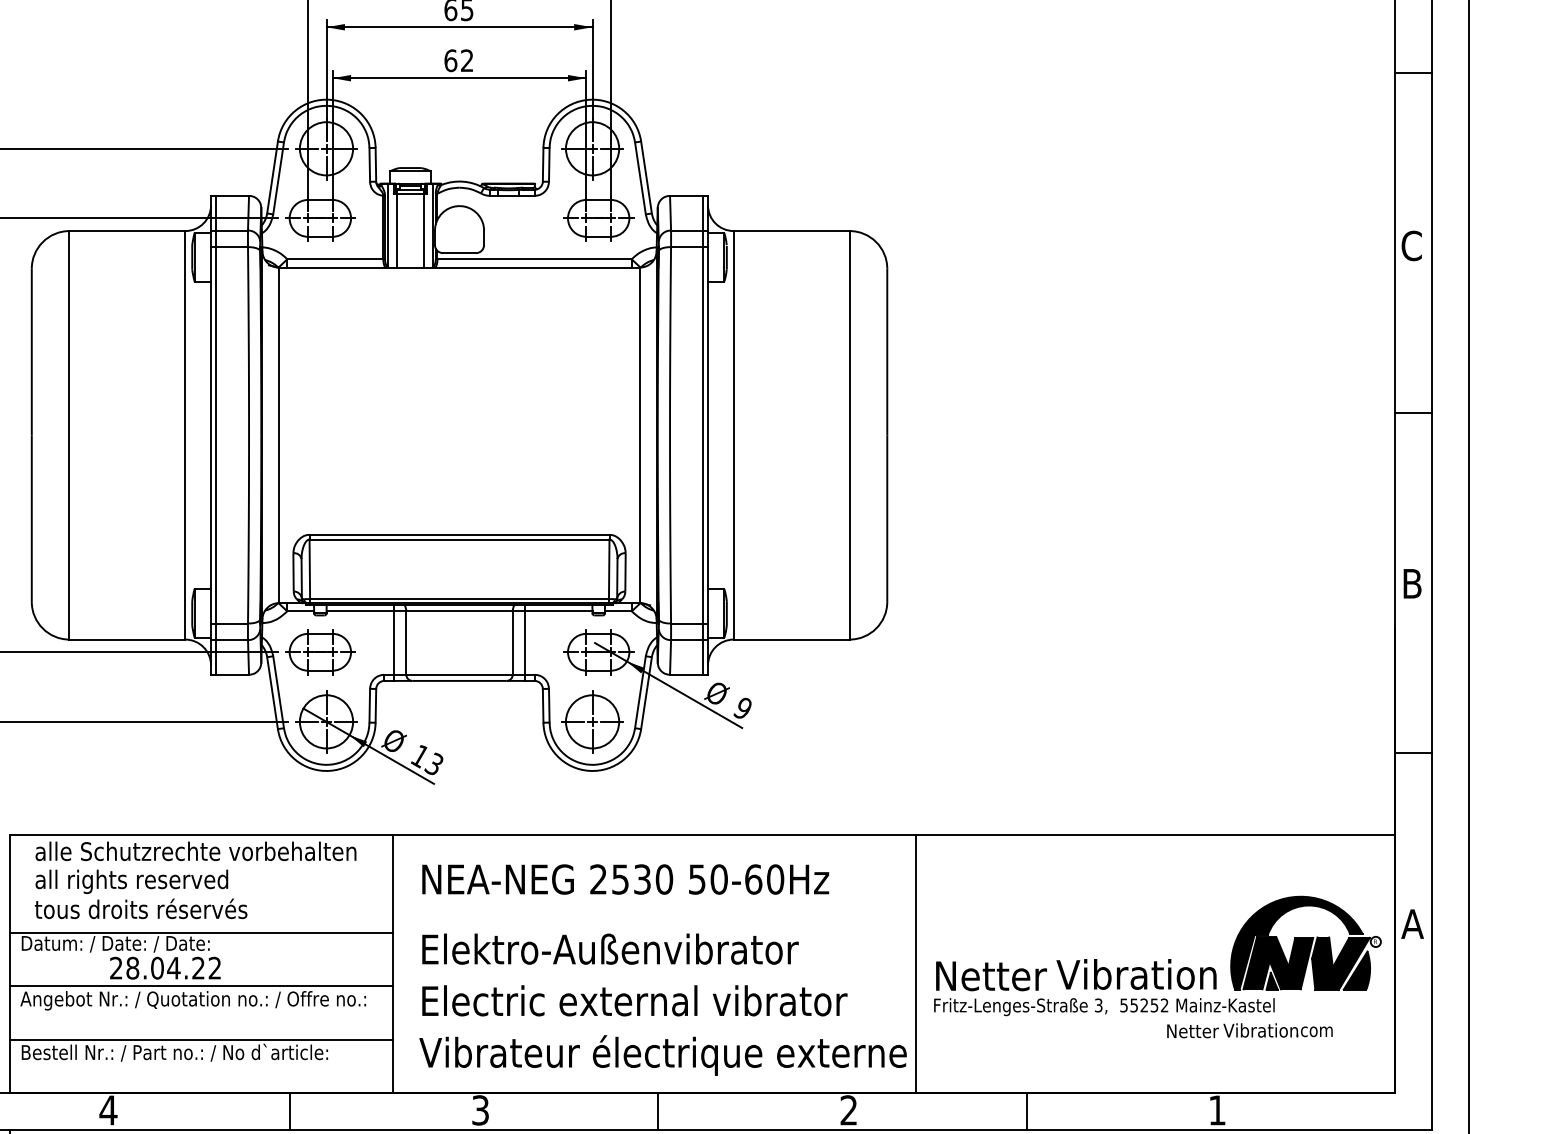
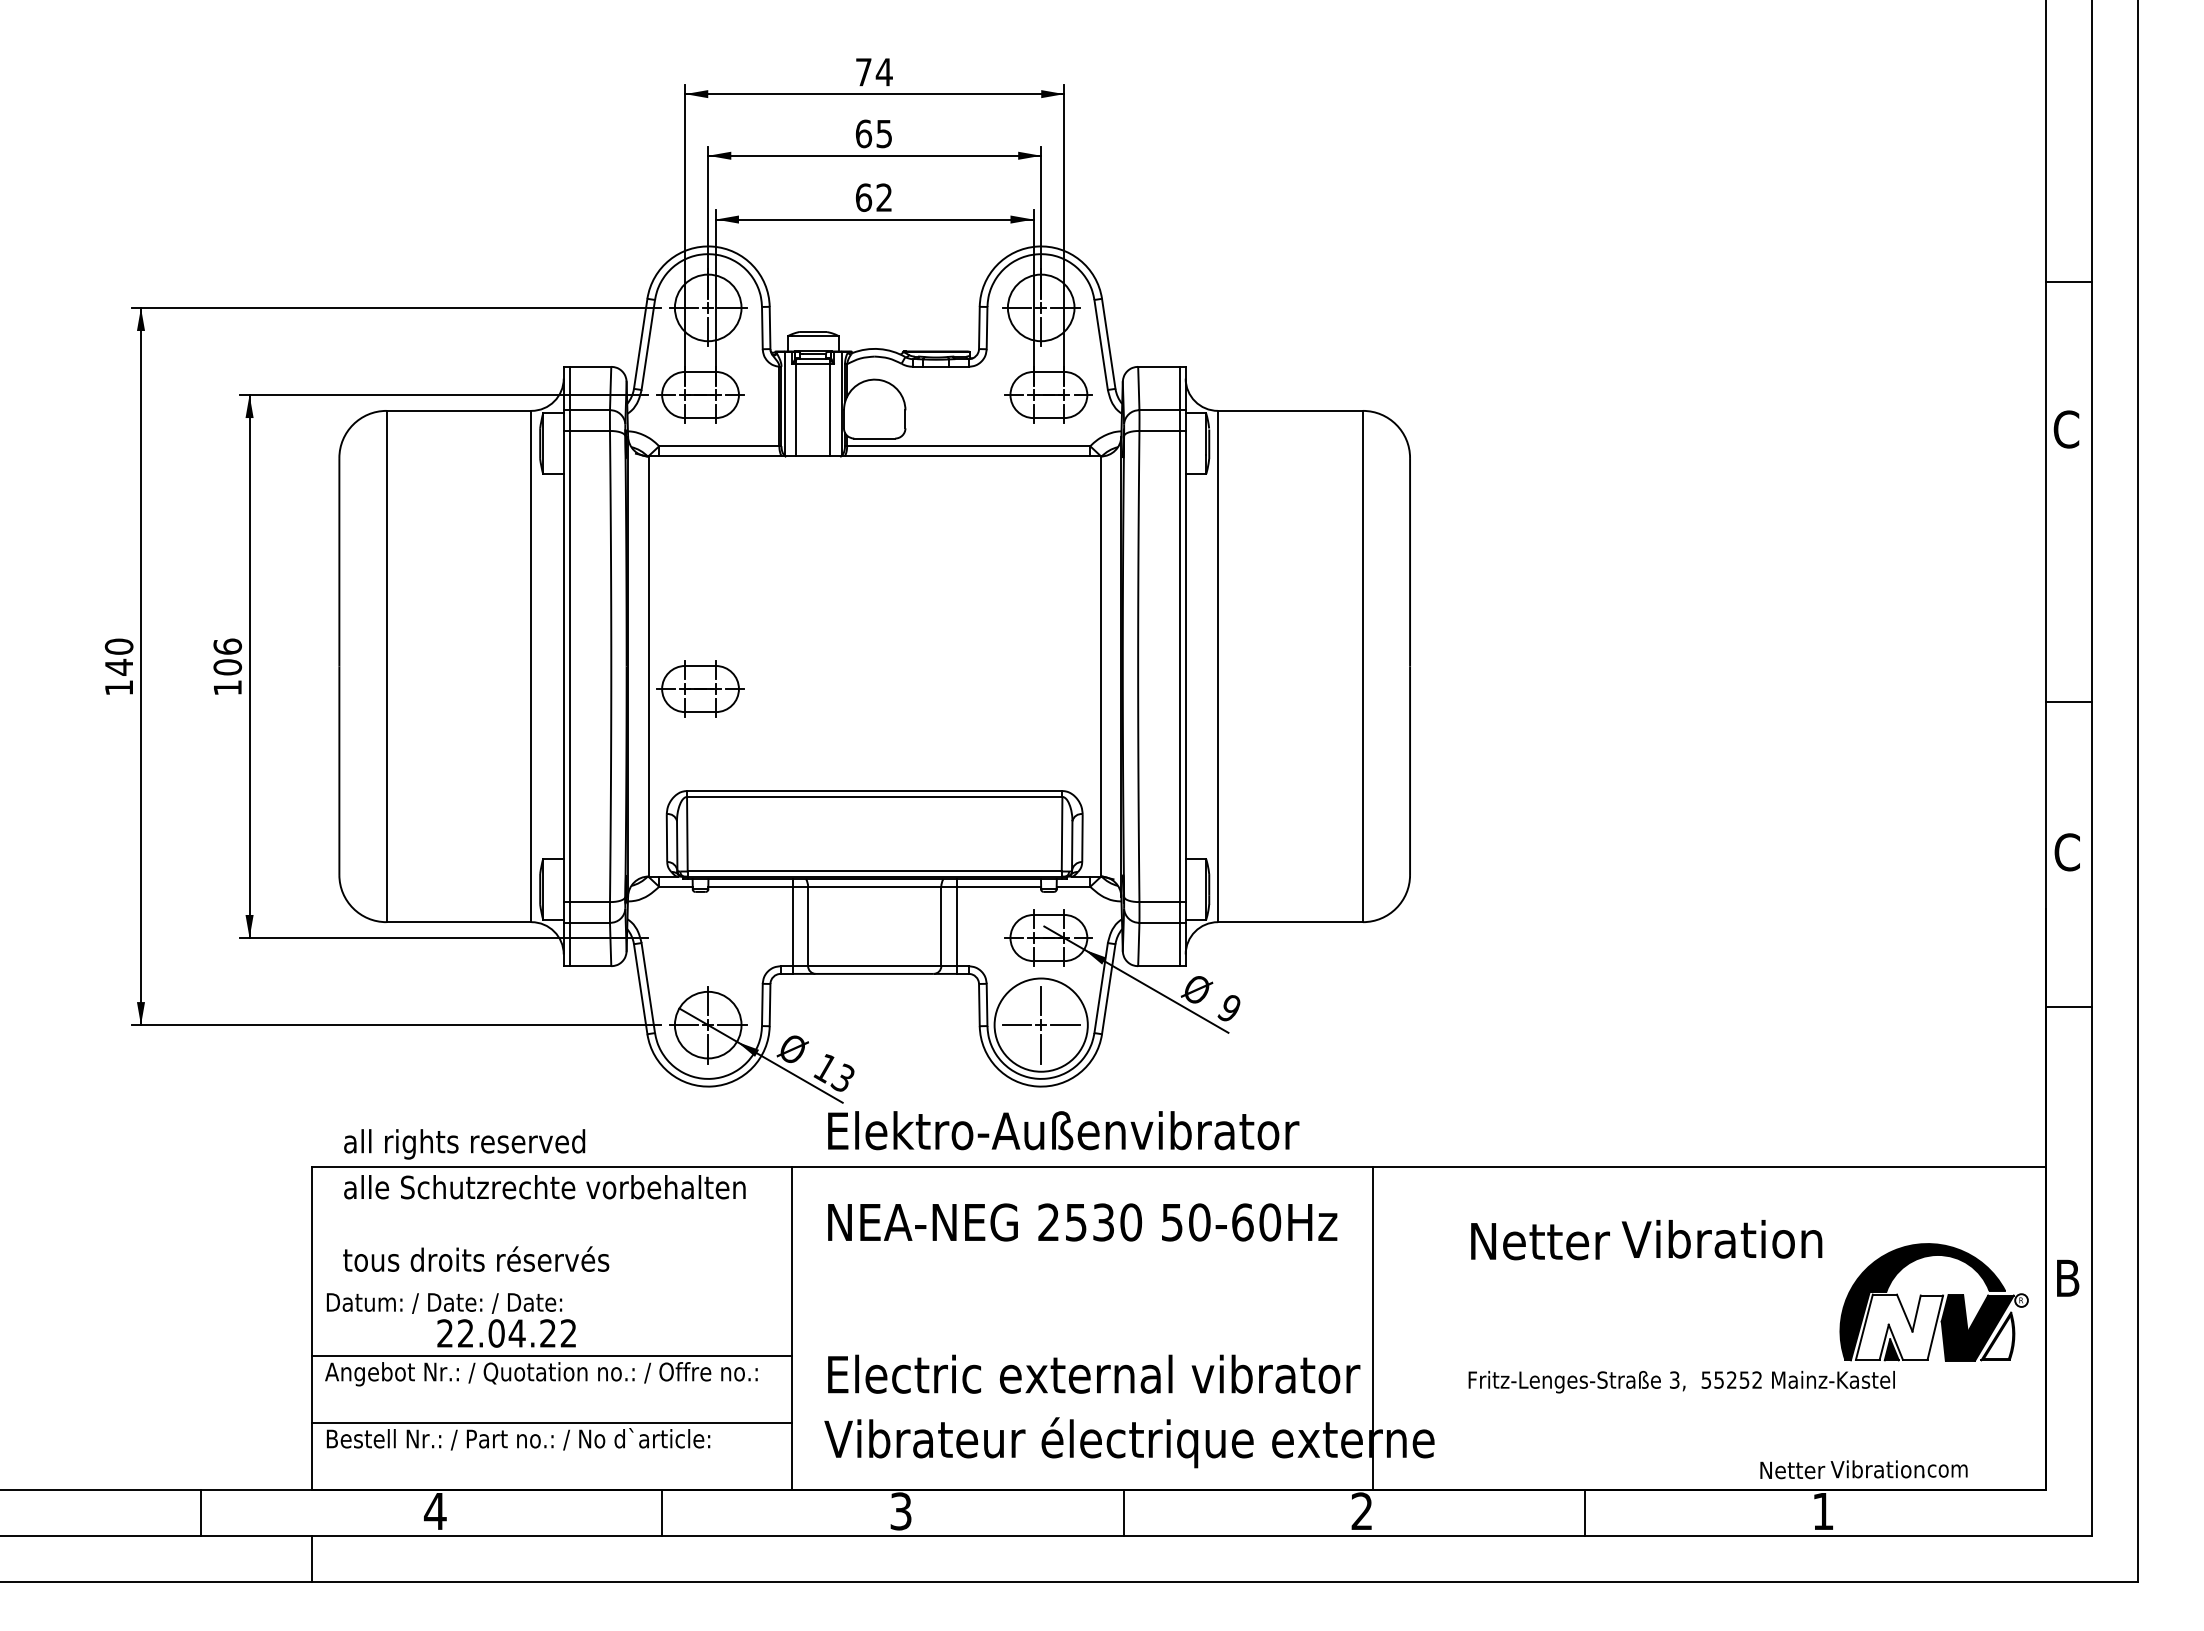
line: (1413, 72) -> (2068, 281), moved
line: (1413, 412) -> (2068, 702), moved
text: (1411, 583) -> (2066, 852), B -> C
part: (320, 651) -> (700, 688), moved
circle: (591, 721) -> (1040, 1024), size x1.4
line: (1413, 753) -> (2068, 1007), moved
text: (131, 881) -> (464, 1144), moved
text: (1412, 923) -> (2067, 1277), A -> B
line: (201, 933) -> (551, 1289), removed
text: (610, 949) -> (1063, 1130), moved
fill: (1278, 962) -> (1899, 1326), removed
line: (916, 964) -> (1373, 1328), moved
text: (132, 968) -> (465, 1333), 28.04.22 -> 22.04.22
fill: (1357, 971) -> (1998, 1337), removed
text: (1076, 975) -> (1646, 1240), moved
text: (1249, 1030) -> (1863, 1469), moved

